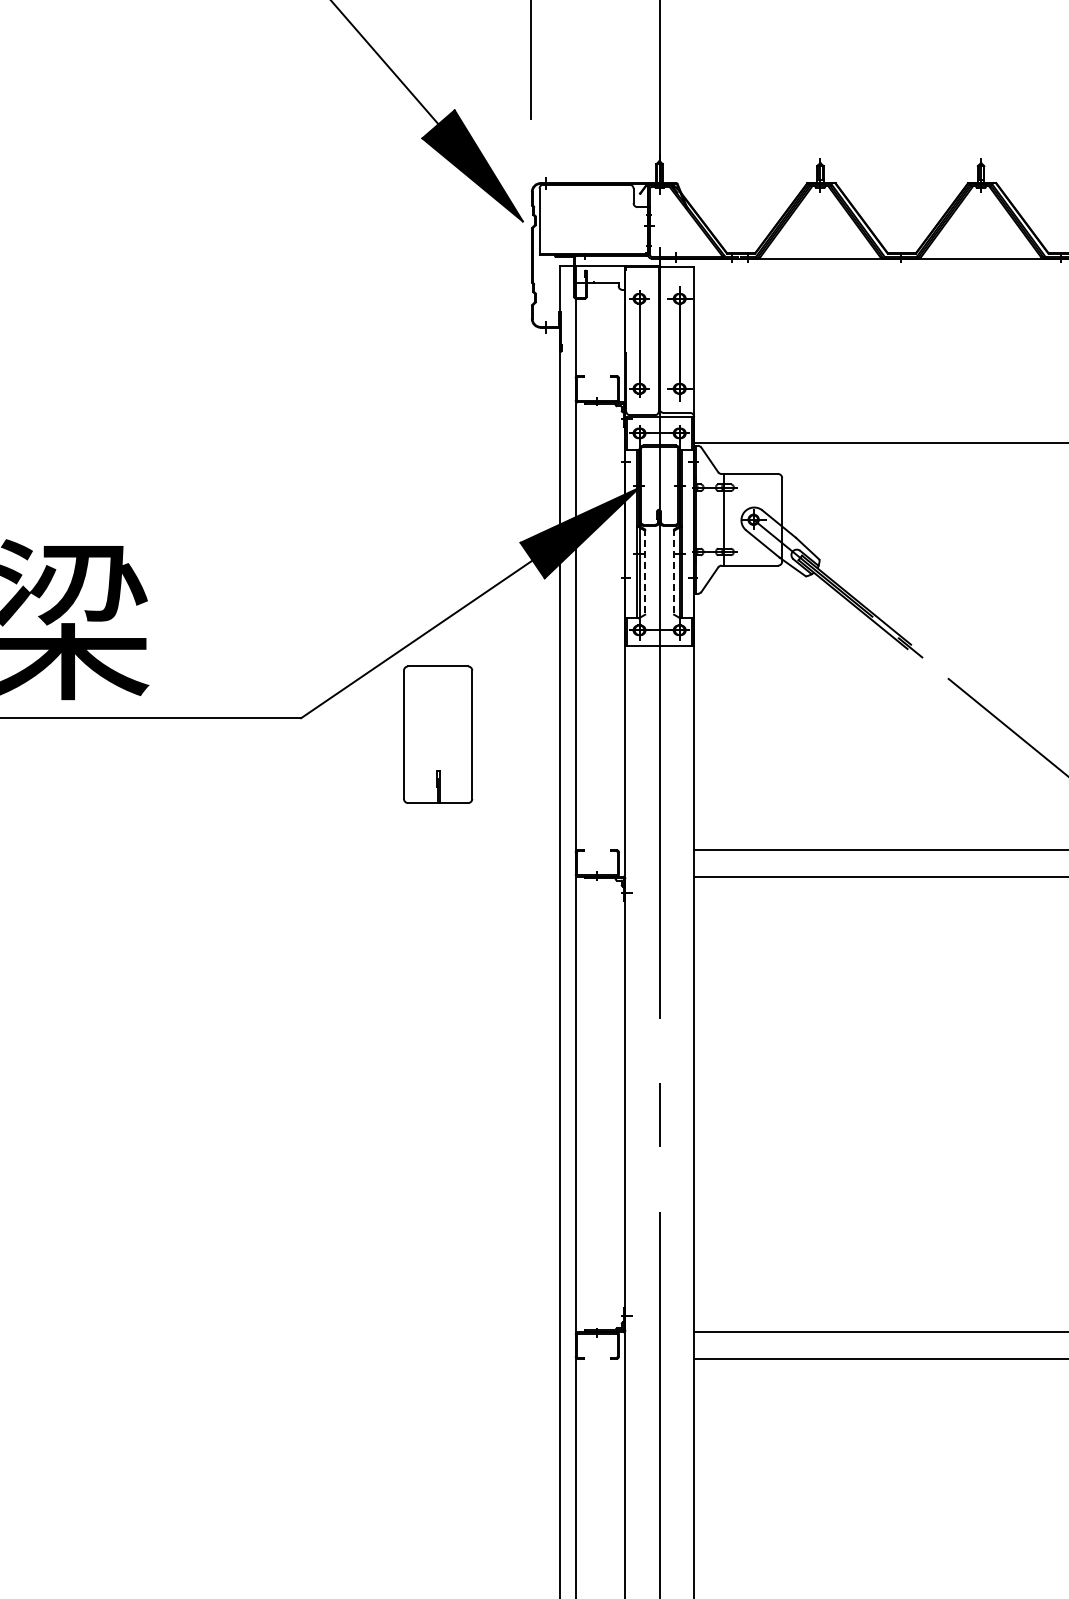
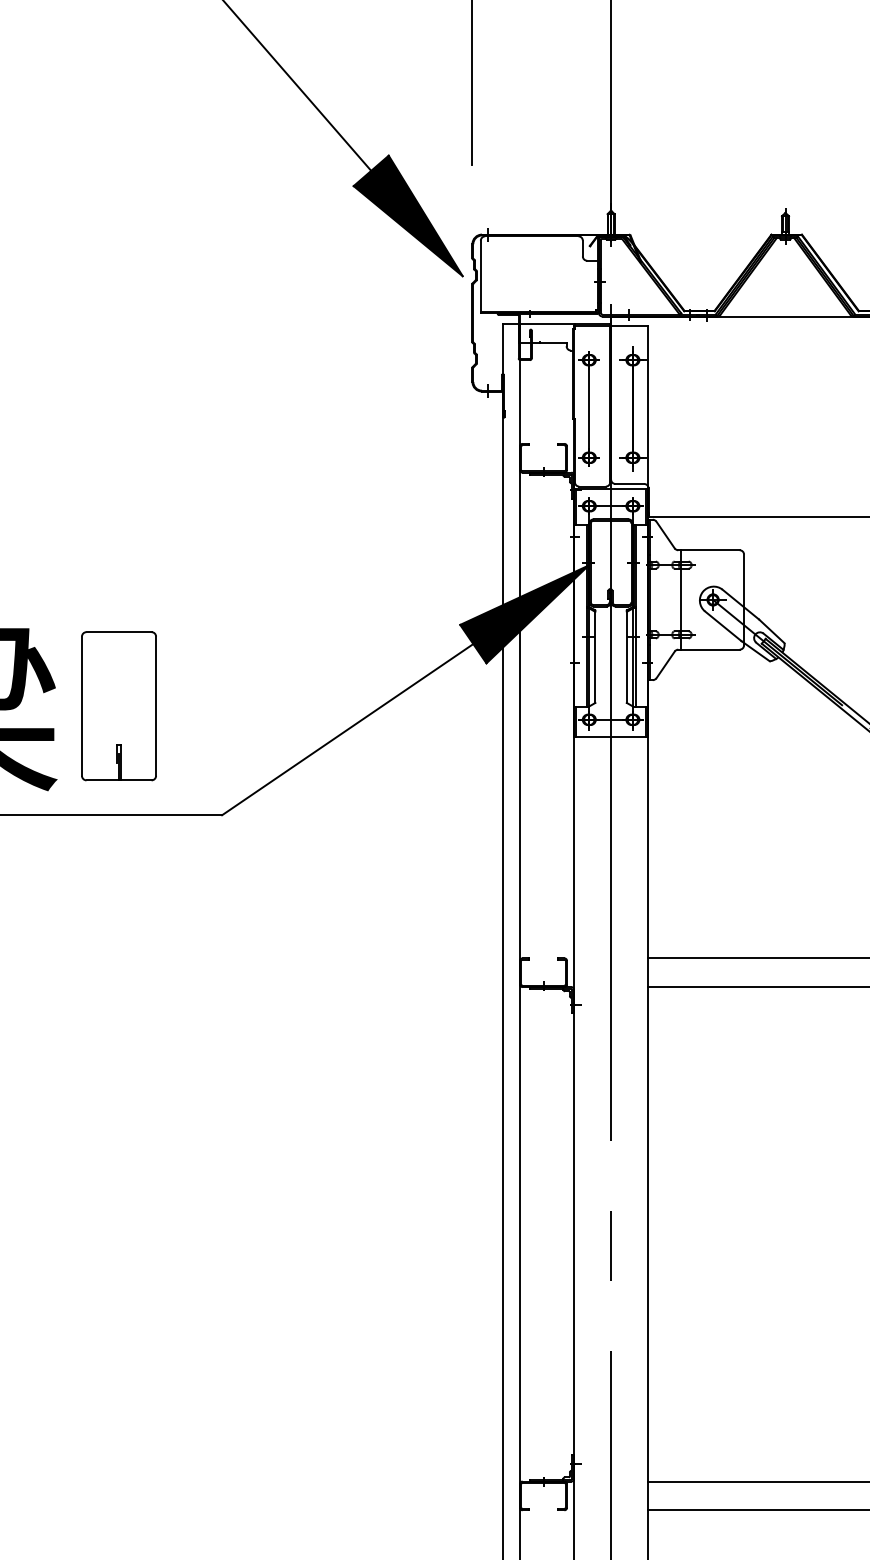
line: (645, 572) -> (595, 657), dashed -> solid
line: (674, 572) -> (627, 657), dashed -> solid
part: (438, 734) -> (119, 705), moved

